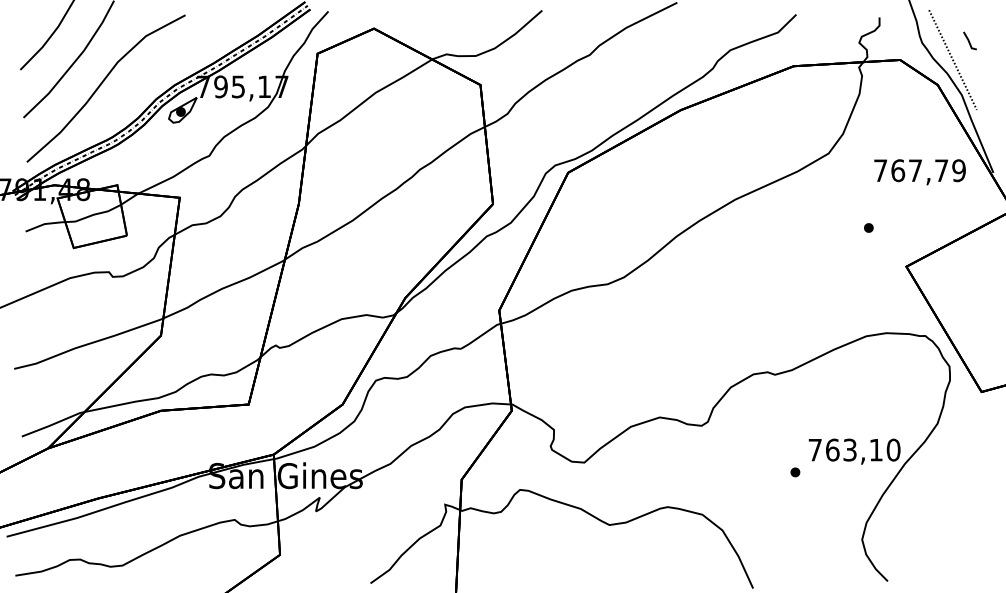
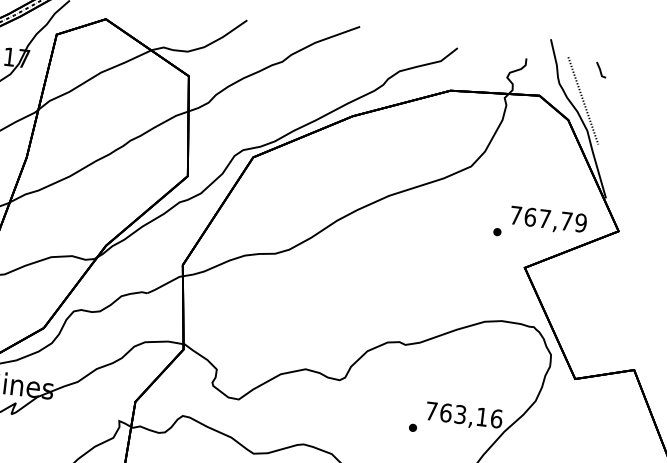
line: (969, 40) -> (600, 69), moved
text: (919, 172) -> (548, 220), moved
text: (893, 449) -> (496, 418), 763,10 -> 763,16

